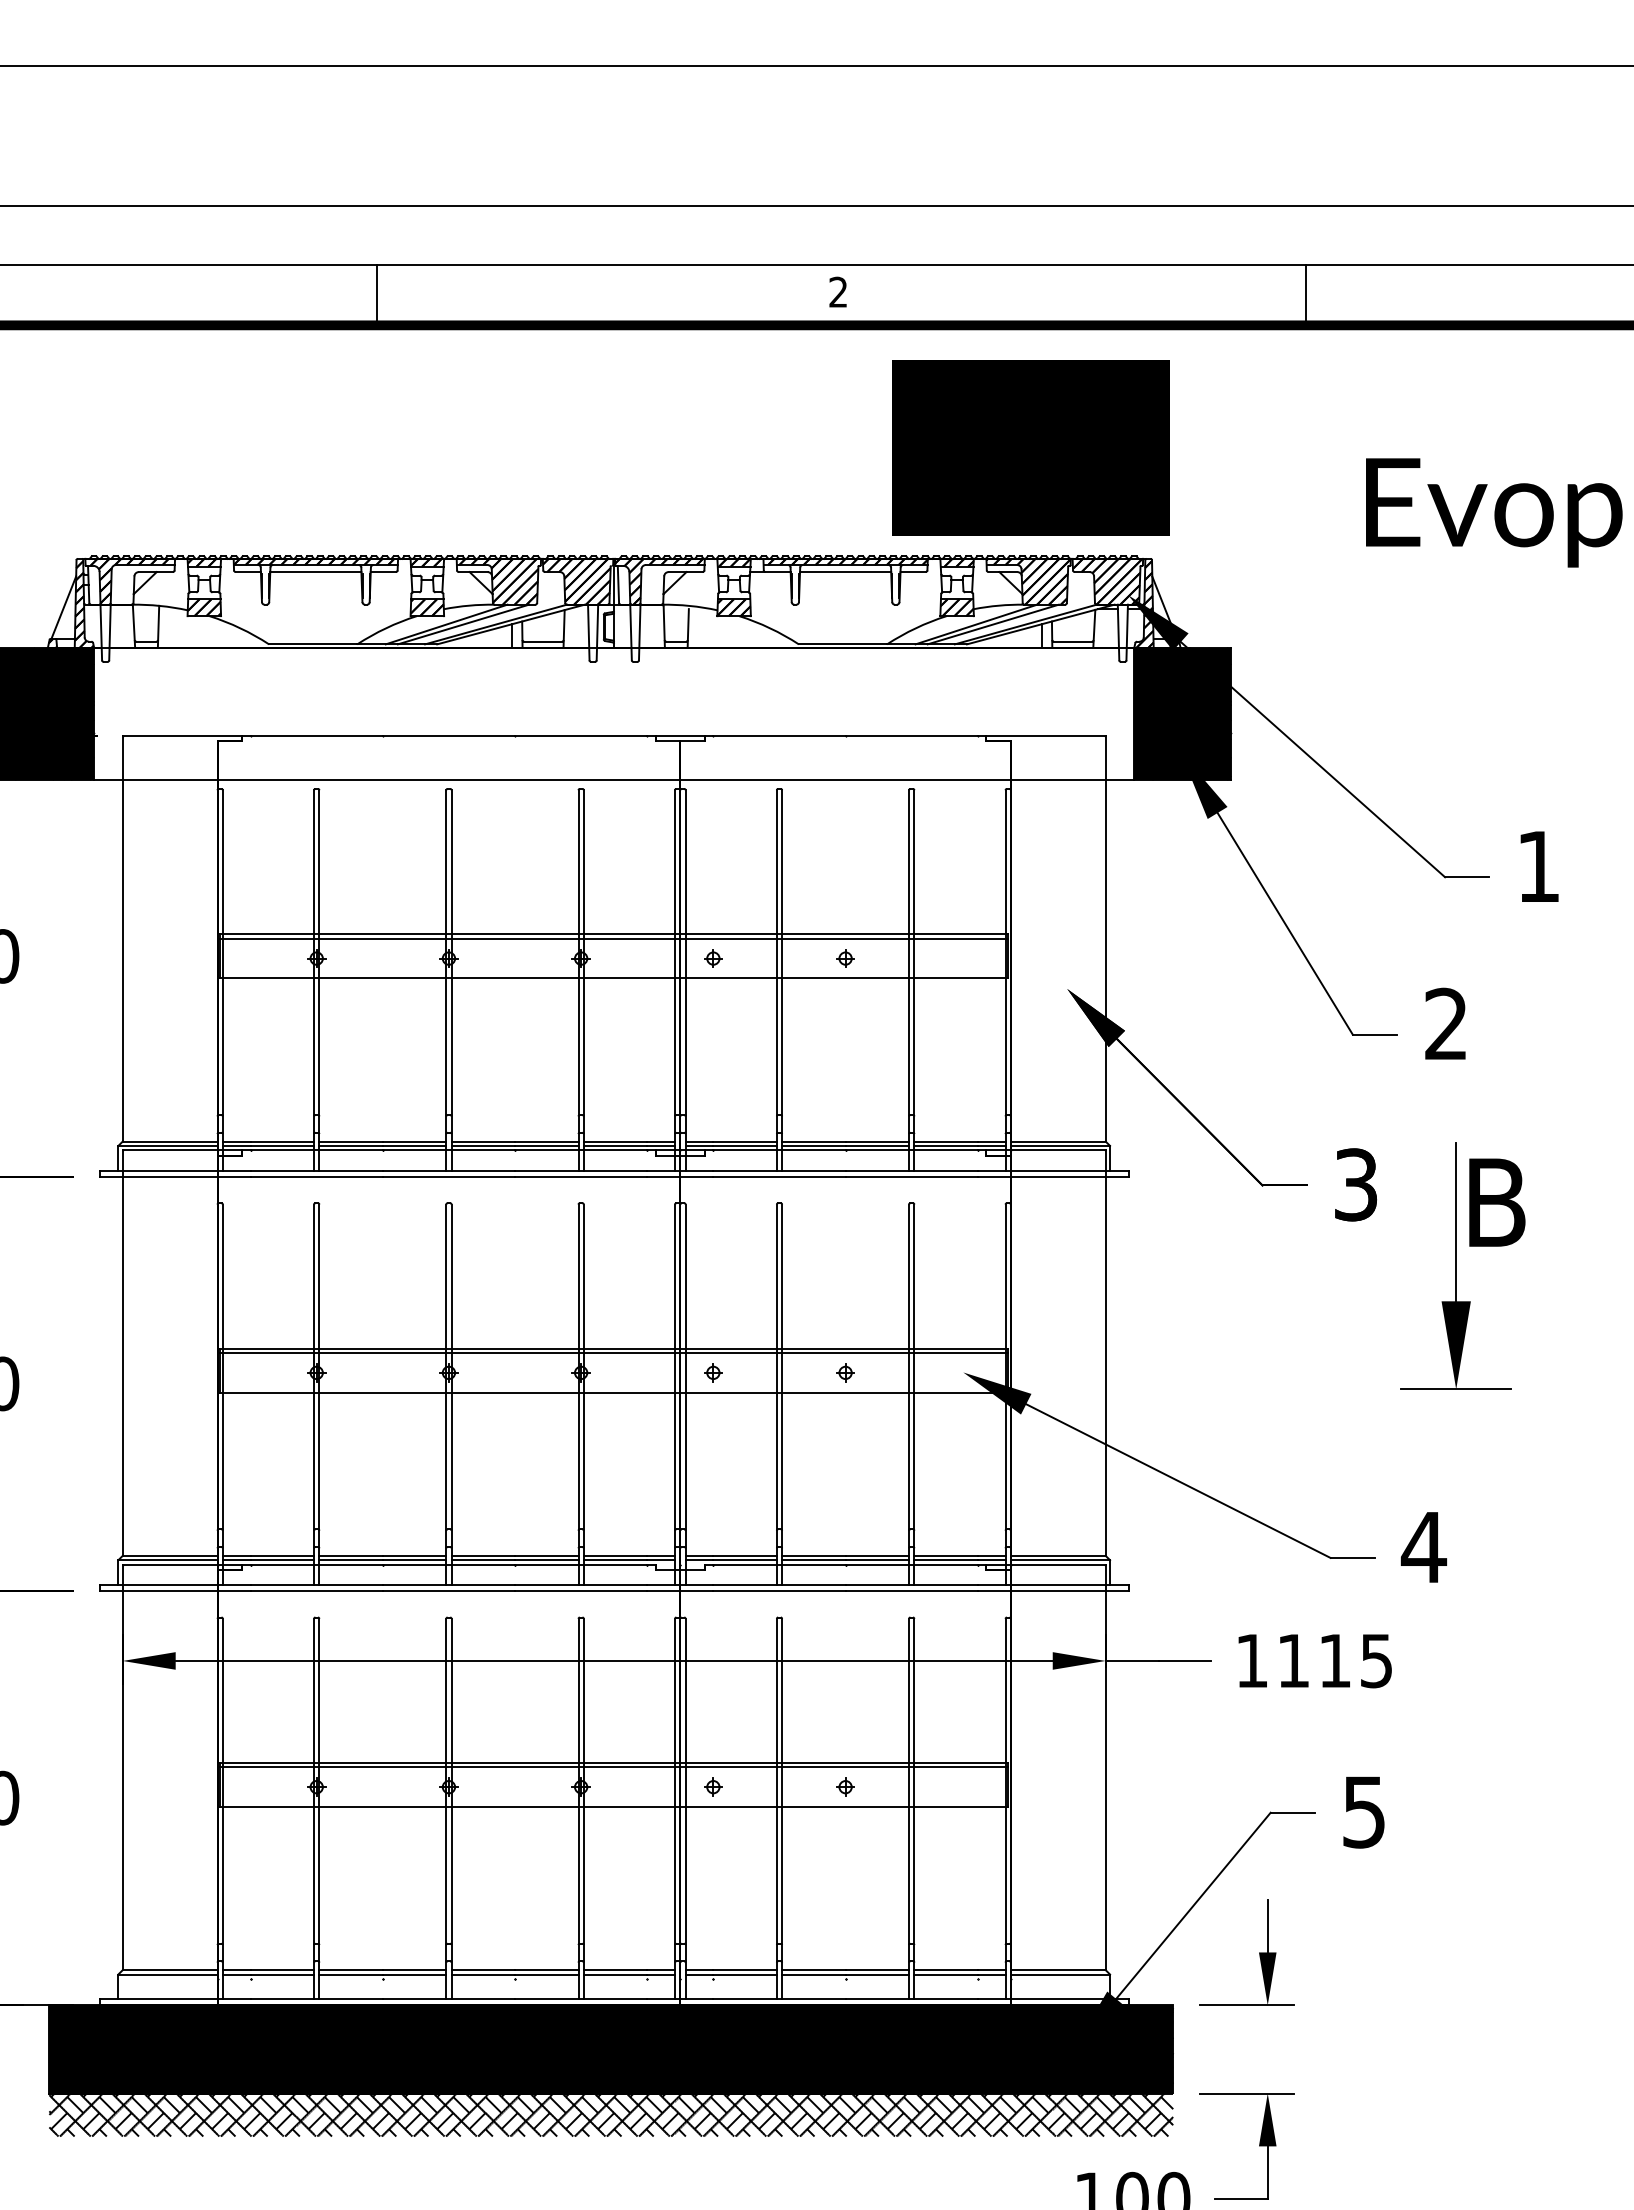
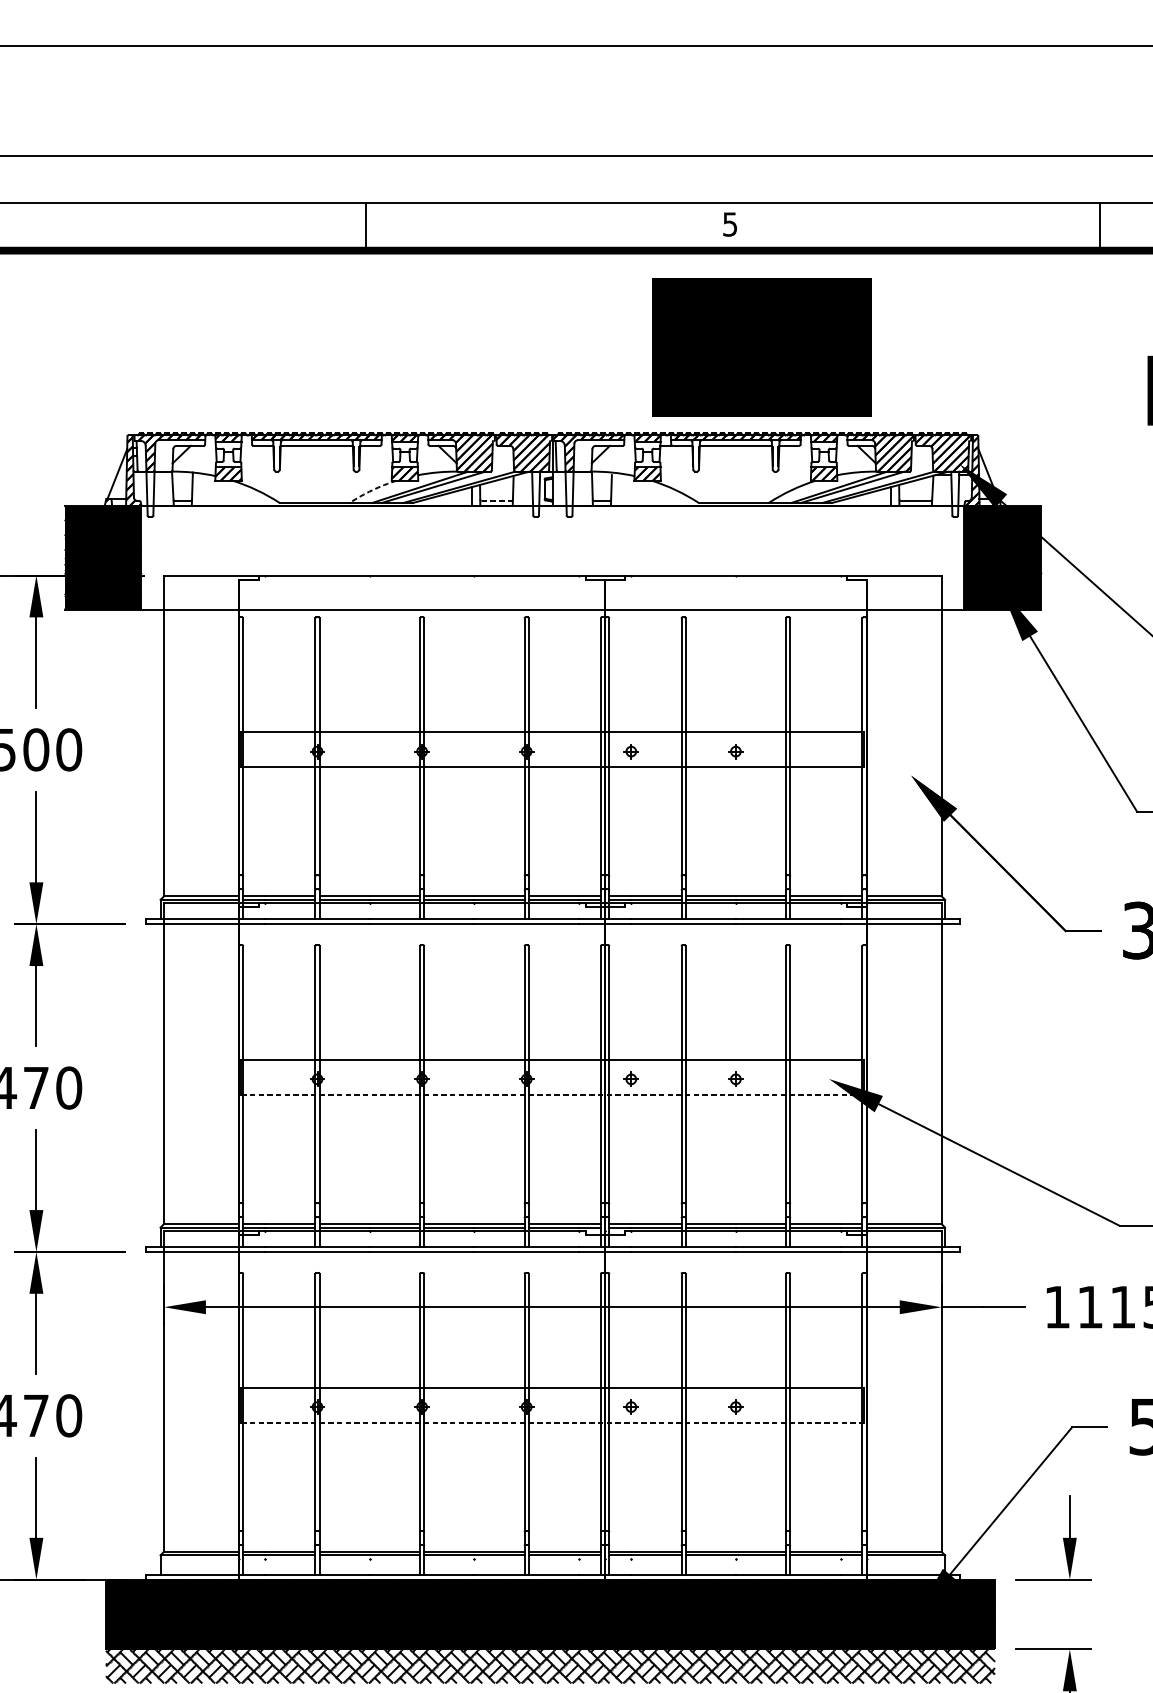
text: (838, 291) -> (730, 223), 2 -> 5
text: (1030, 447) -> (761, 347), moved
arc: (386, 628) -> (372, 490), solid -> dashed
line: (543, 641) -> (496, 500), solid -> dashed
line: (614, 938) -> (553, 735), removed
line: (614, 1353) -> (553, 1064), removed
line: (614, 1392) -> (553, 1094), solid -> dashed
line: (614, 1767) -> (553, 1391), removed
line: (614, 1807) -> (553, 1423), solid -> dashed

